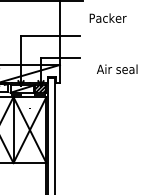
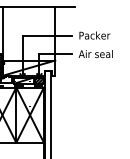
text: (107, 17) -> (94, 34), moved
text: (117, 69) -> (96, 54), moved

